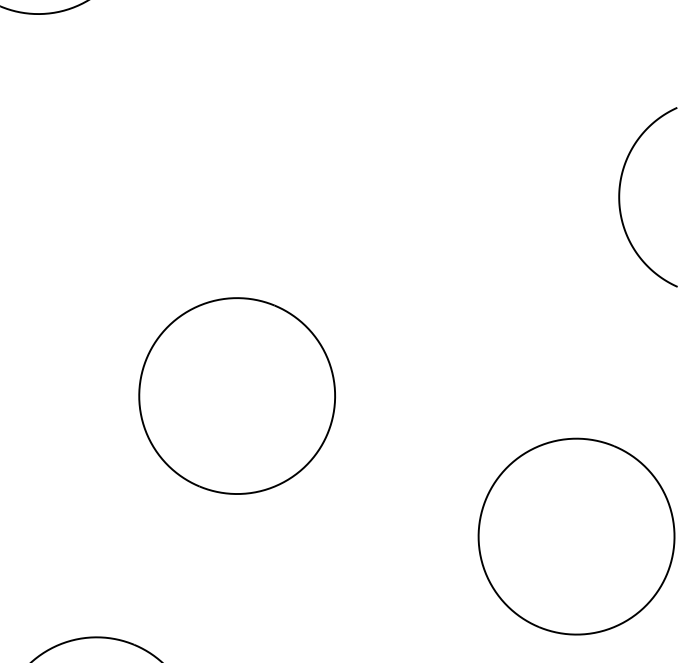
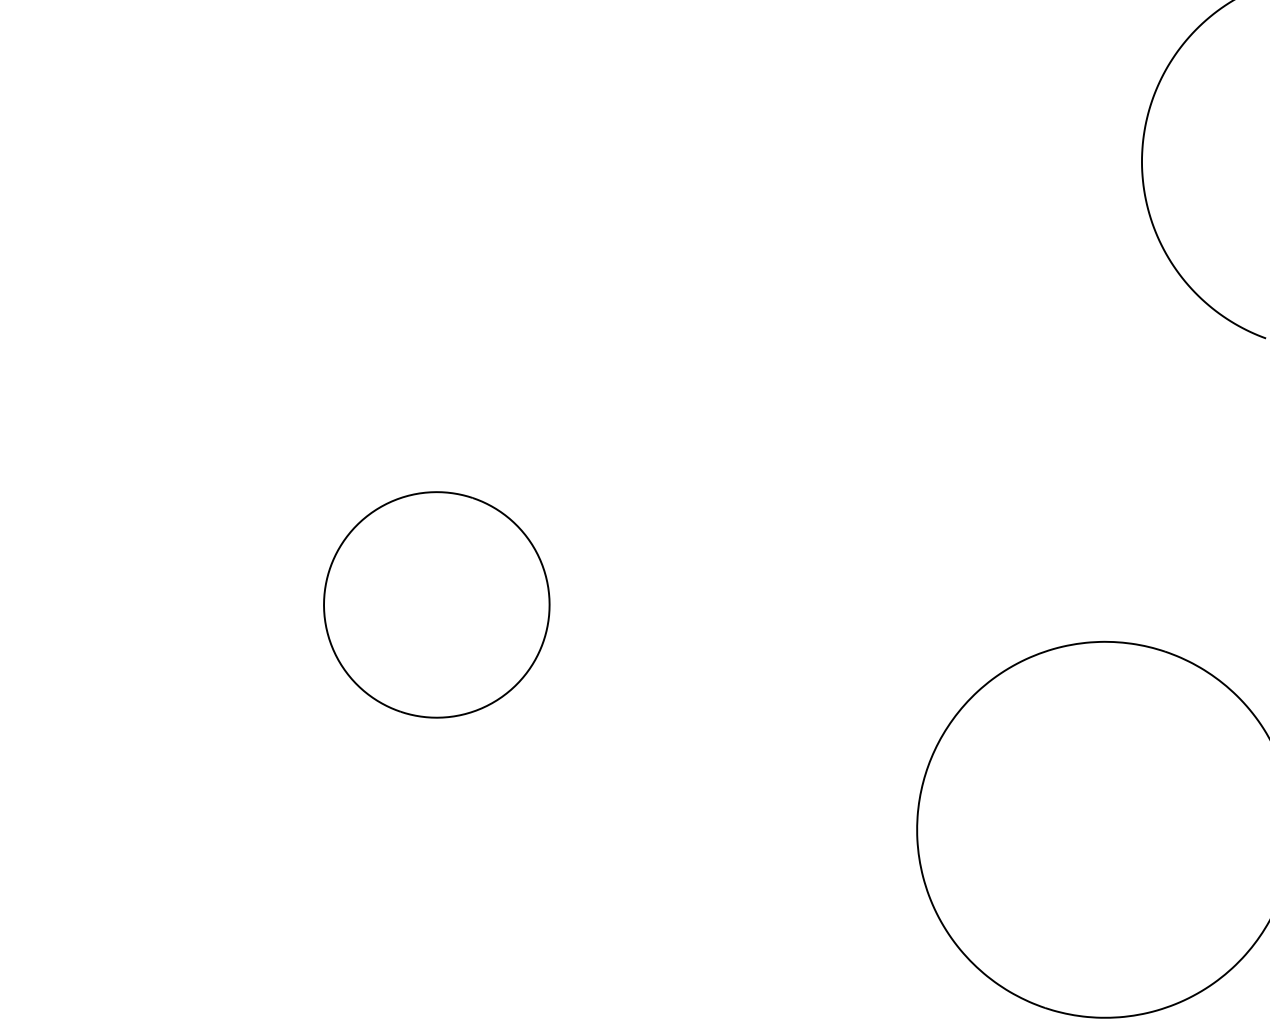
part: (236, 395) -> (435, 603), size x0.6

